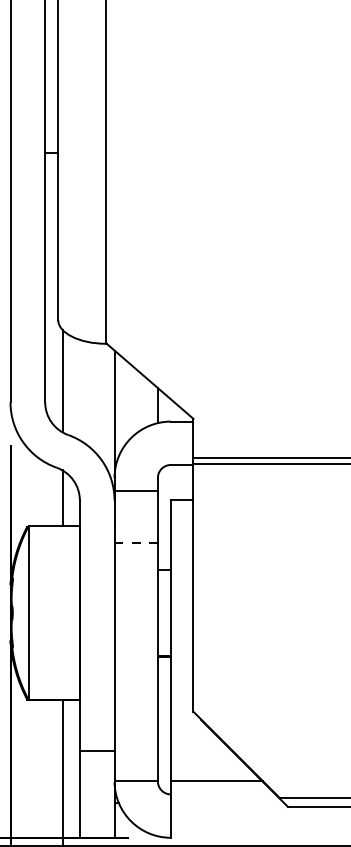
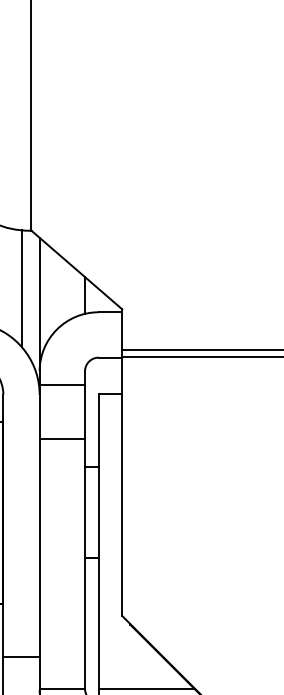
line: (97, 398) -> (21, 288), added
line: (136, 543) -> (62, 439), dashed -> solid

